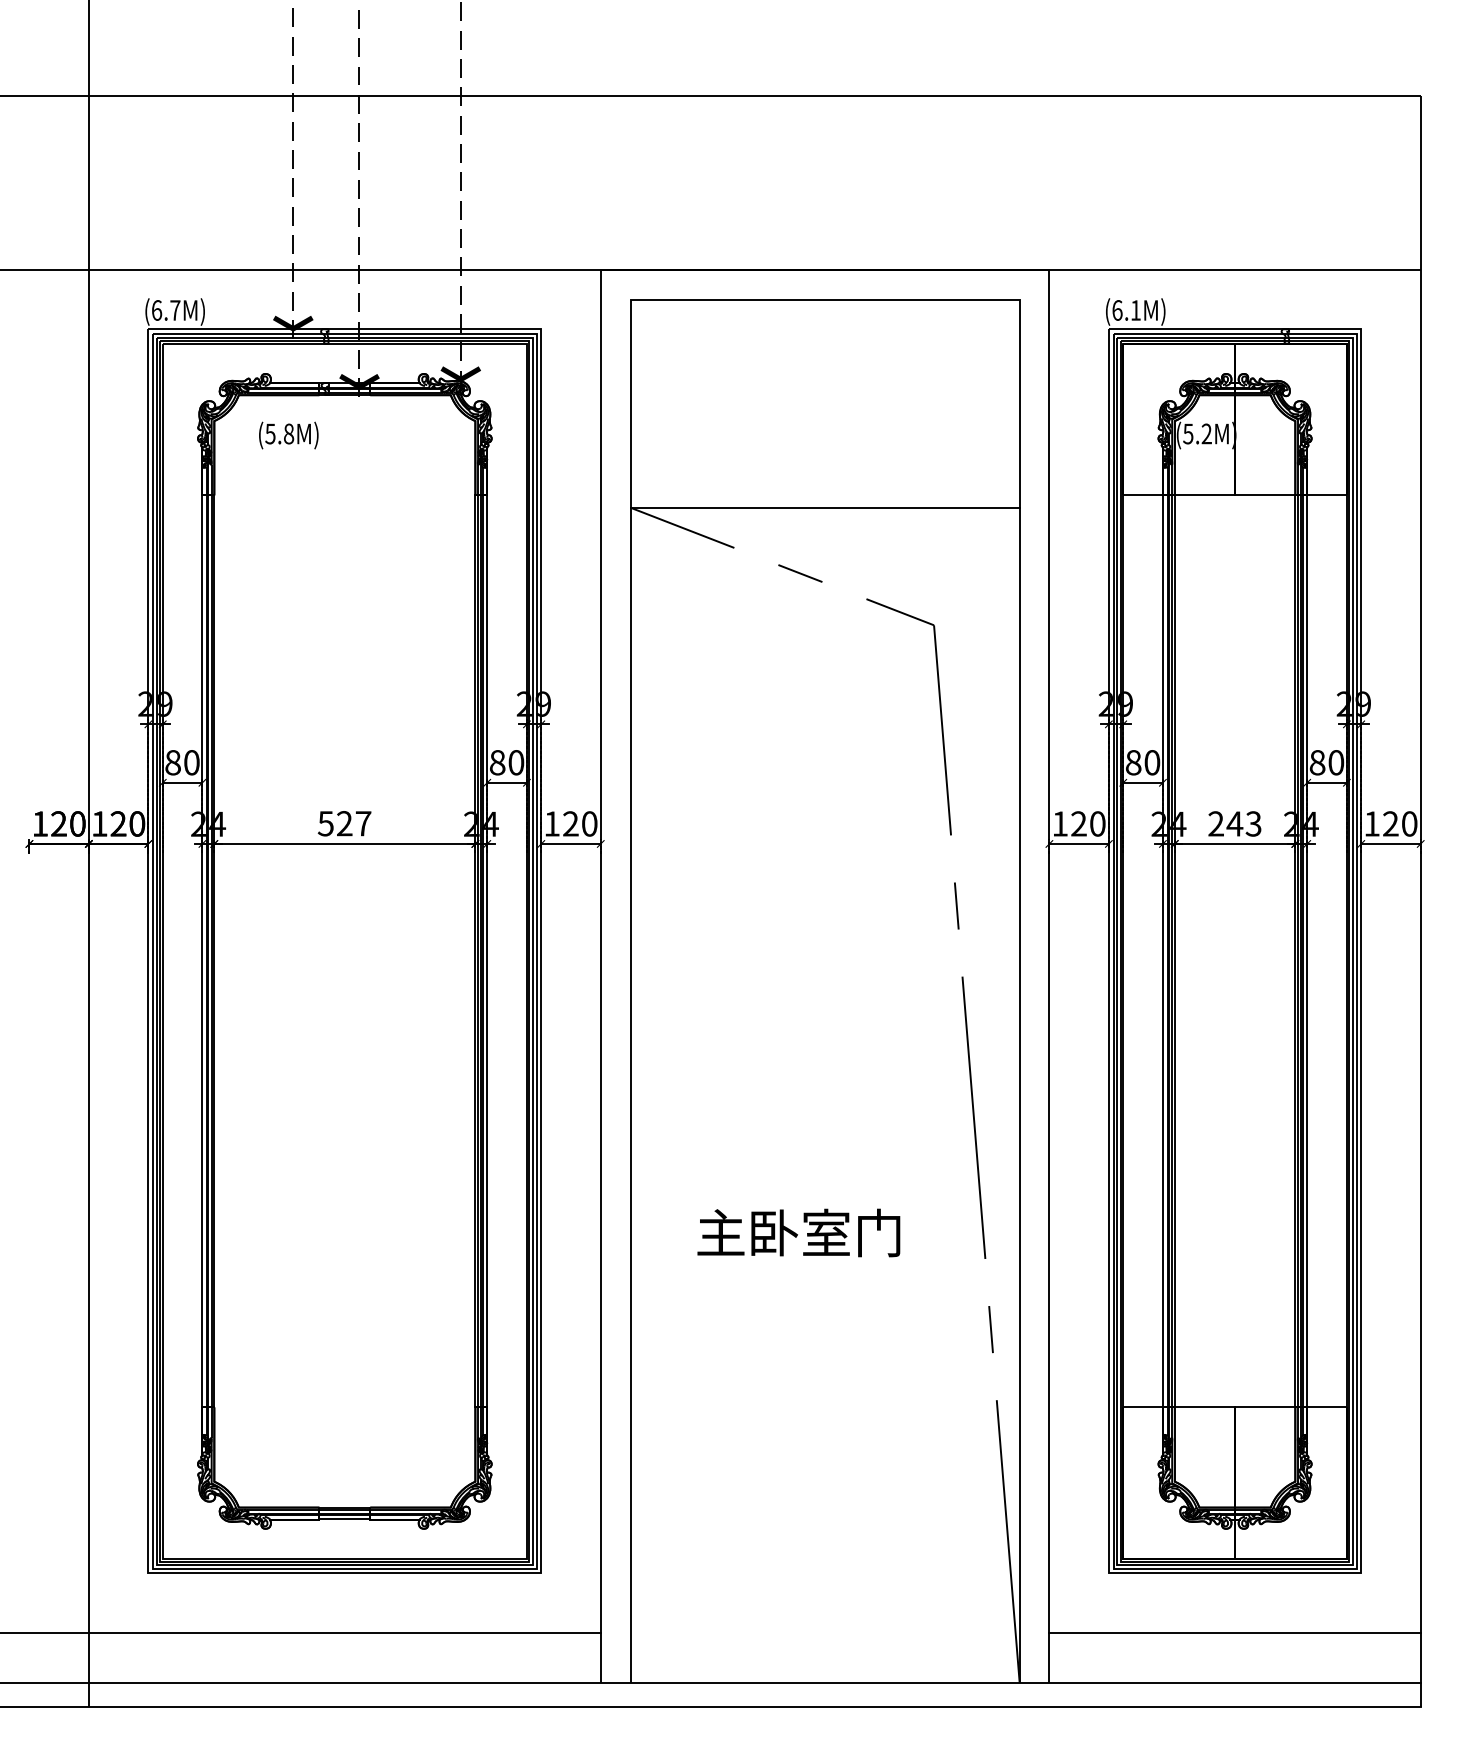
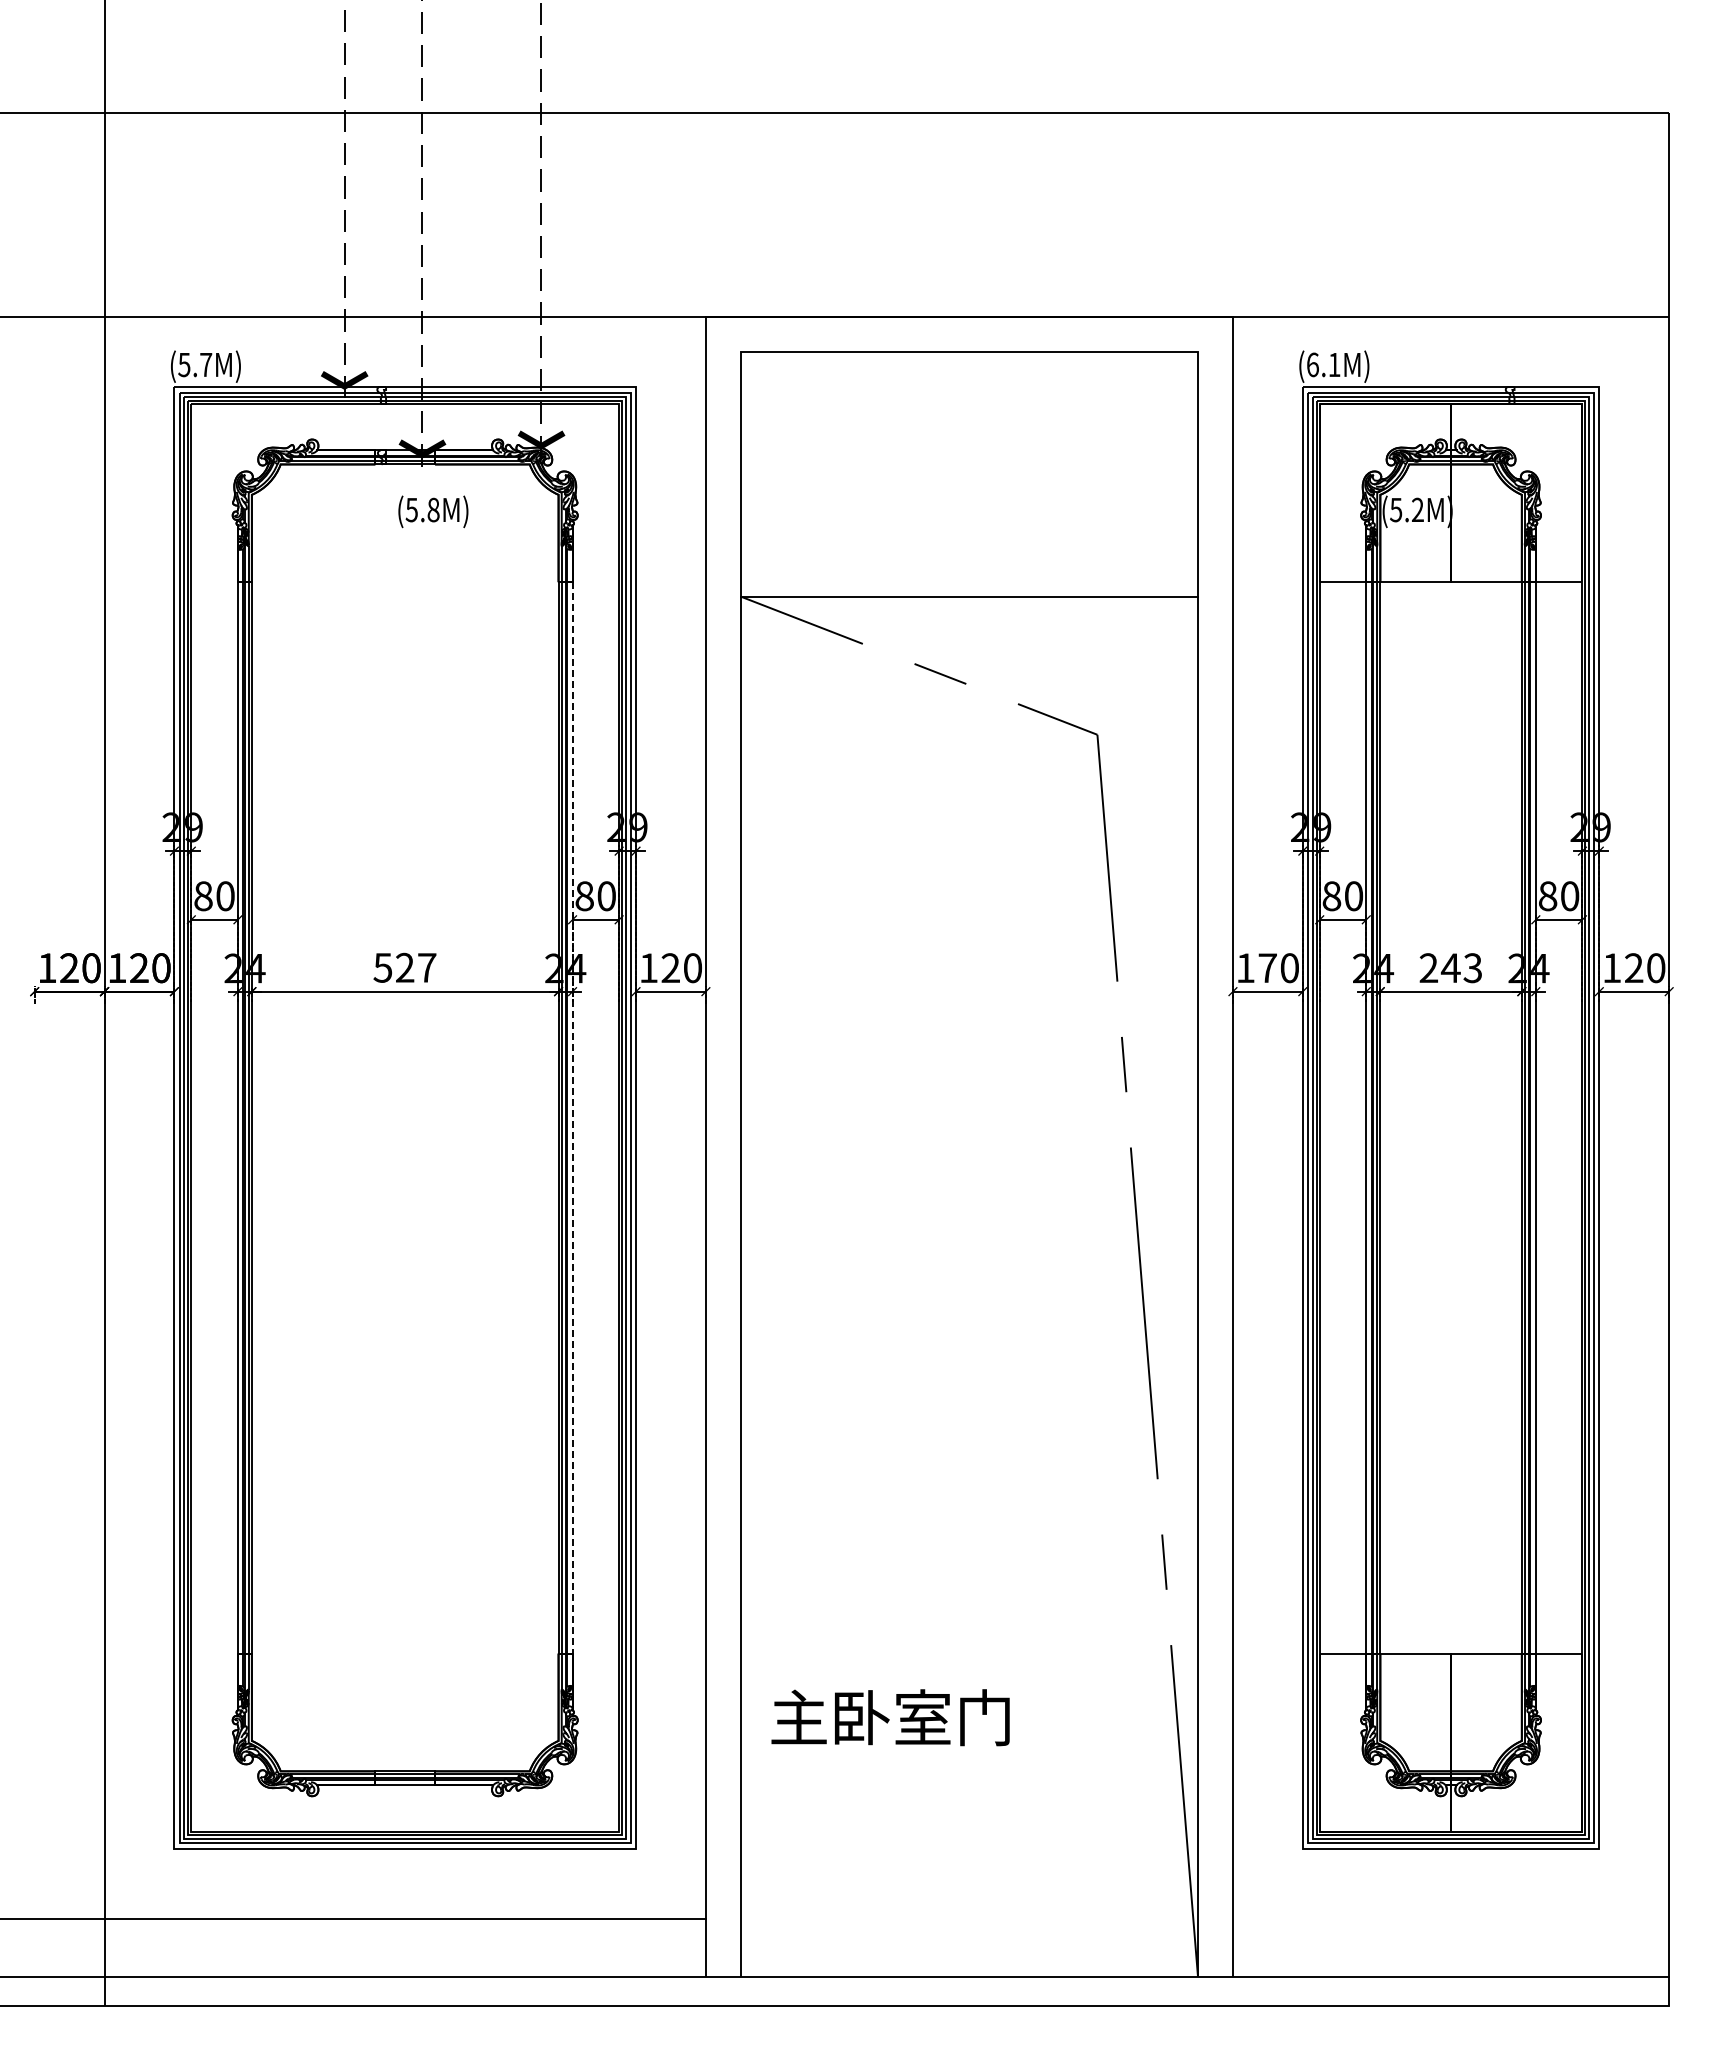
text: (156, 310) -> (184, 364), (6.7M) -> (5.7M)
text: (288, 435) -> (433, 511), moved
text: (1078, 823) -> (1267, 967), 120 -> 170
line: (487, 951) -> (572, 1117), solid -> dashed
text: (798, 1232) -> (890, 1717), moved
line: (1234, 1632) -> (1450, 1918), removed

